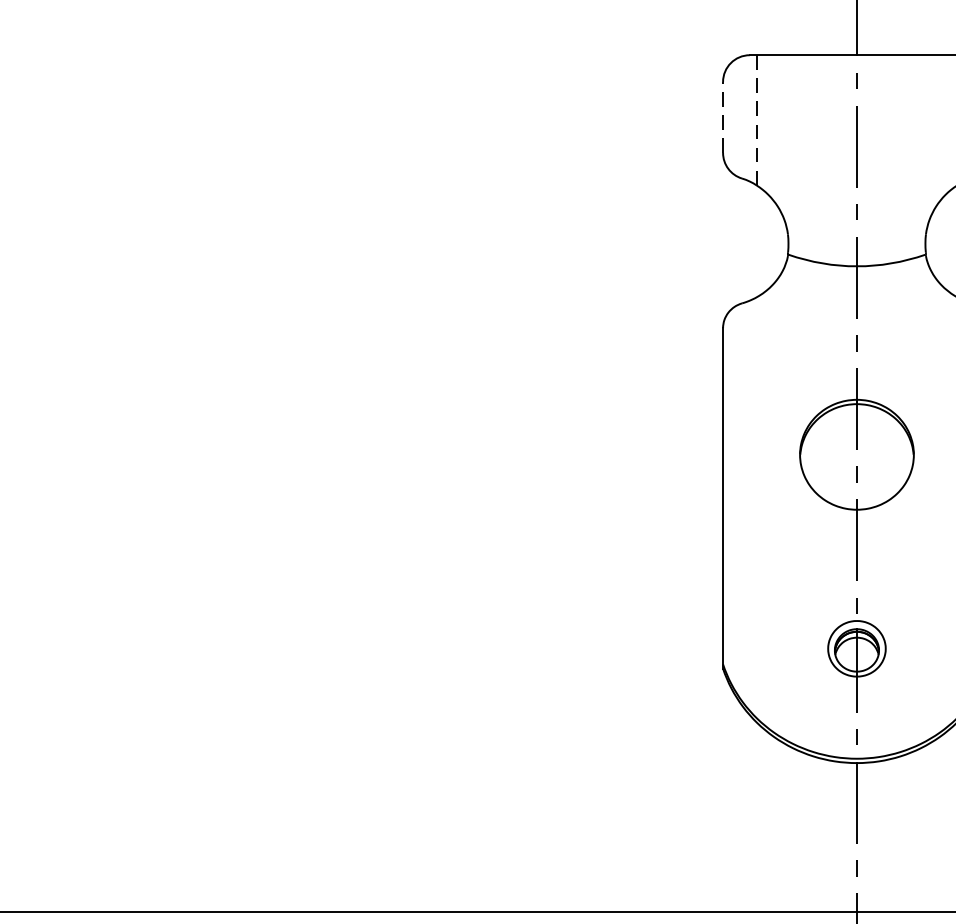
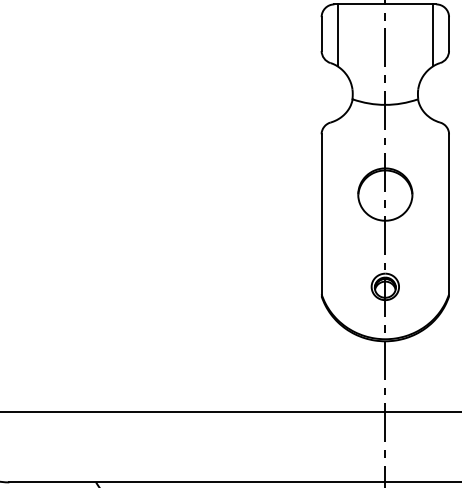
line: (722, 118) -> (321, 34), dashed -> solid
line: (756, 118) -> (337, 34), dashed -> solid

